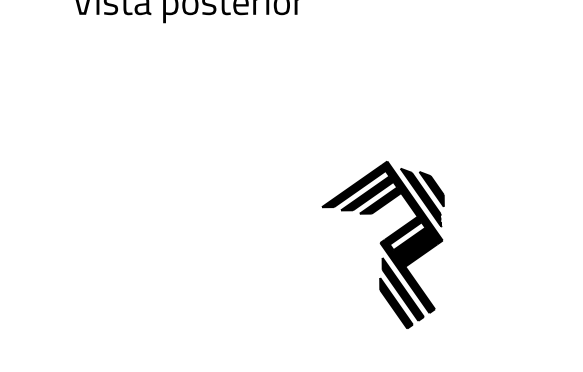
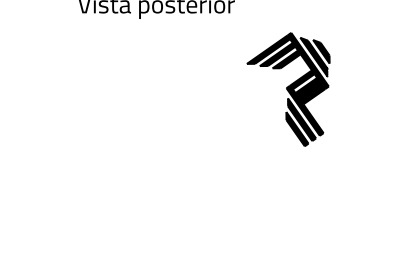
part: (383, 244) -> (288, 89), moved

